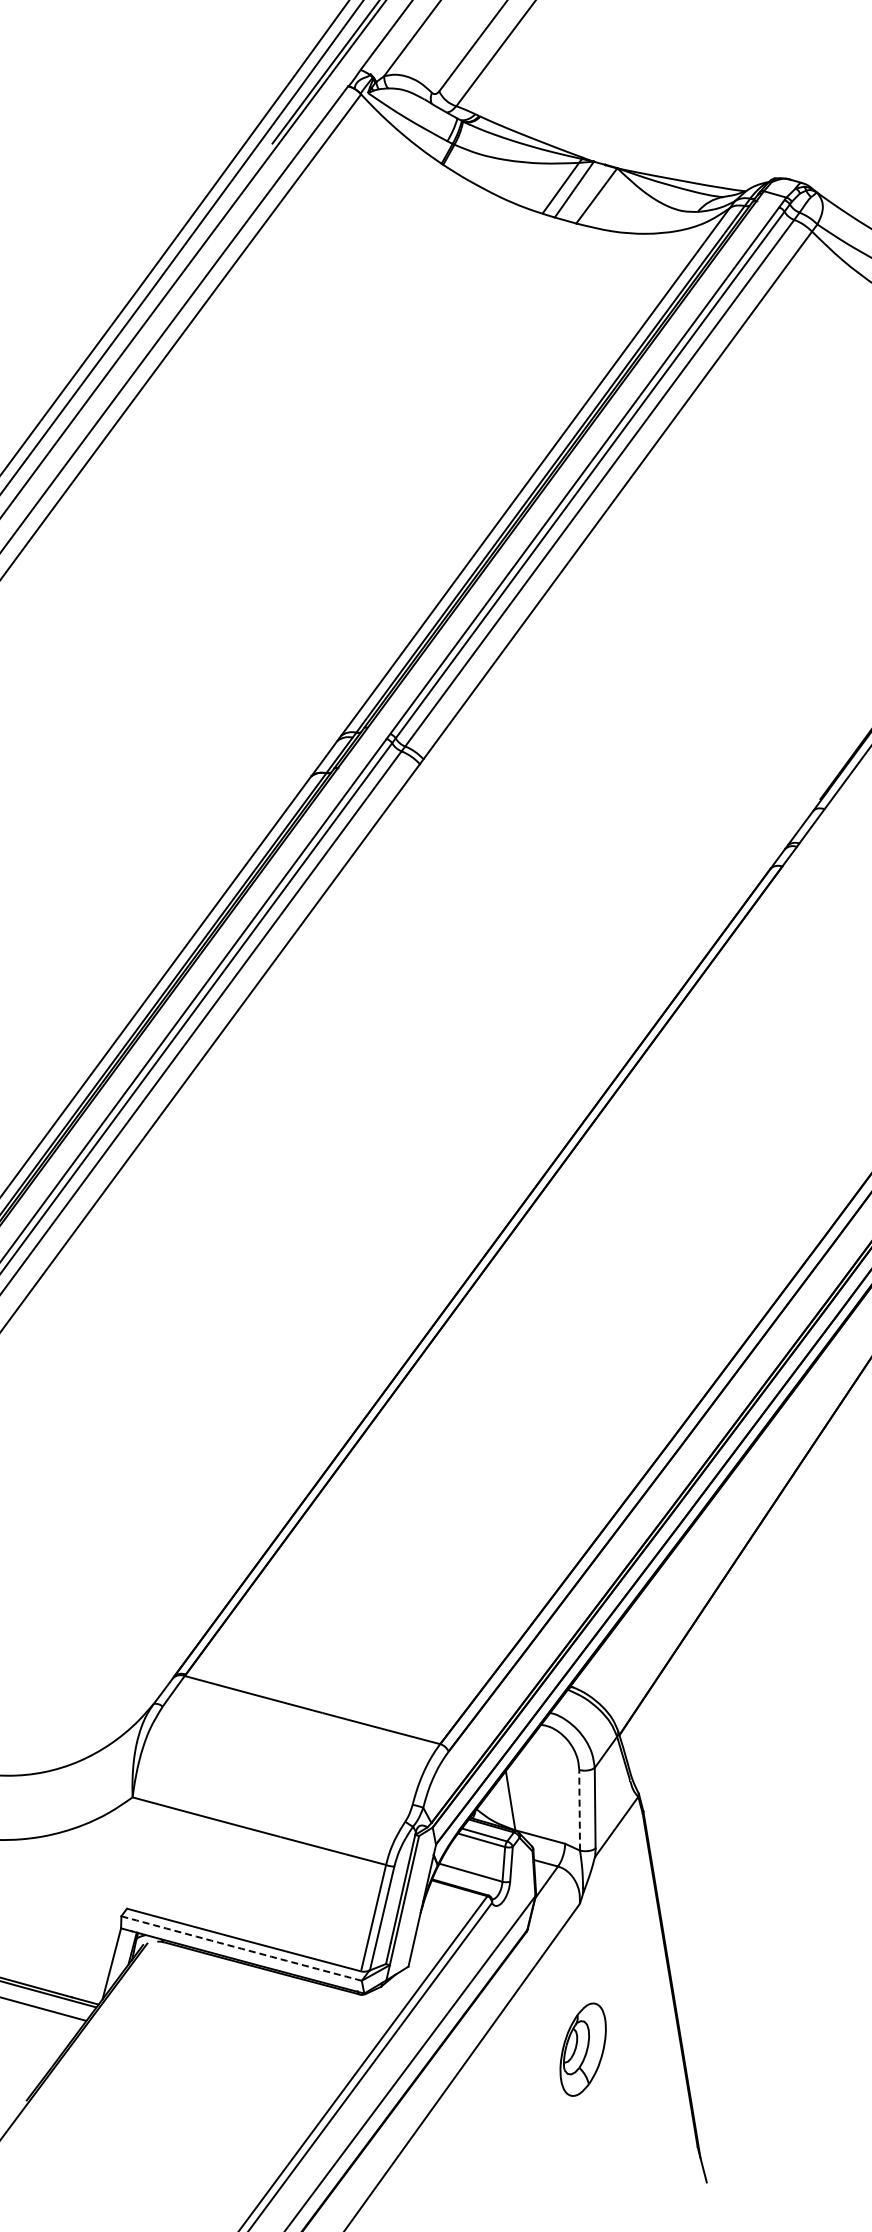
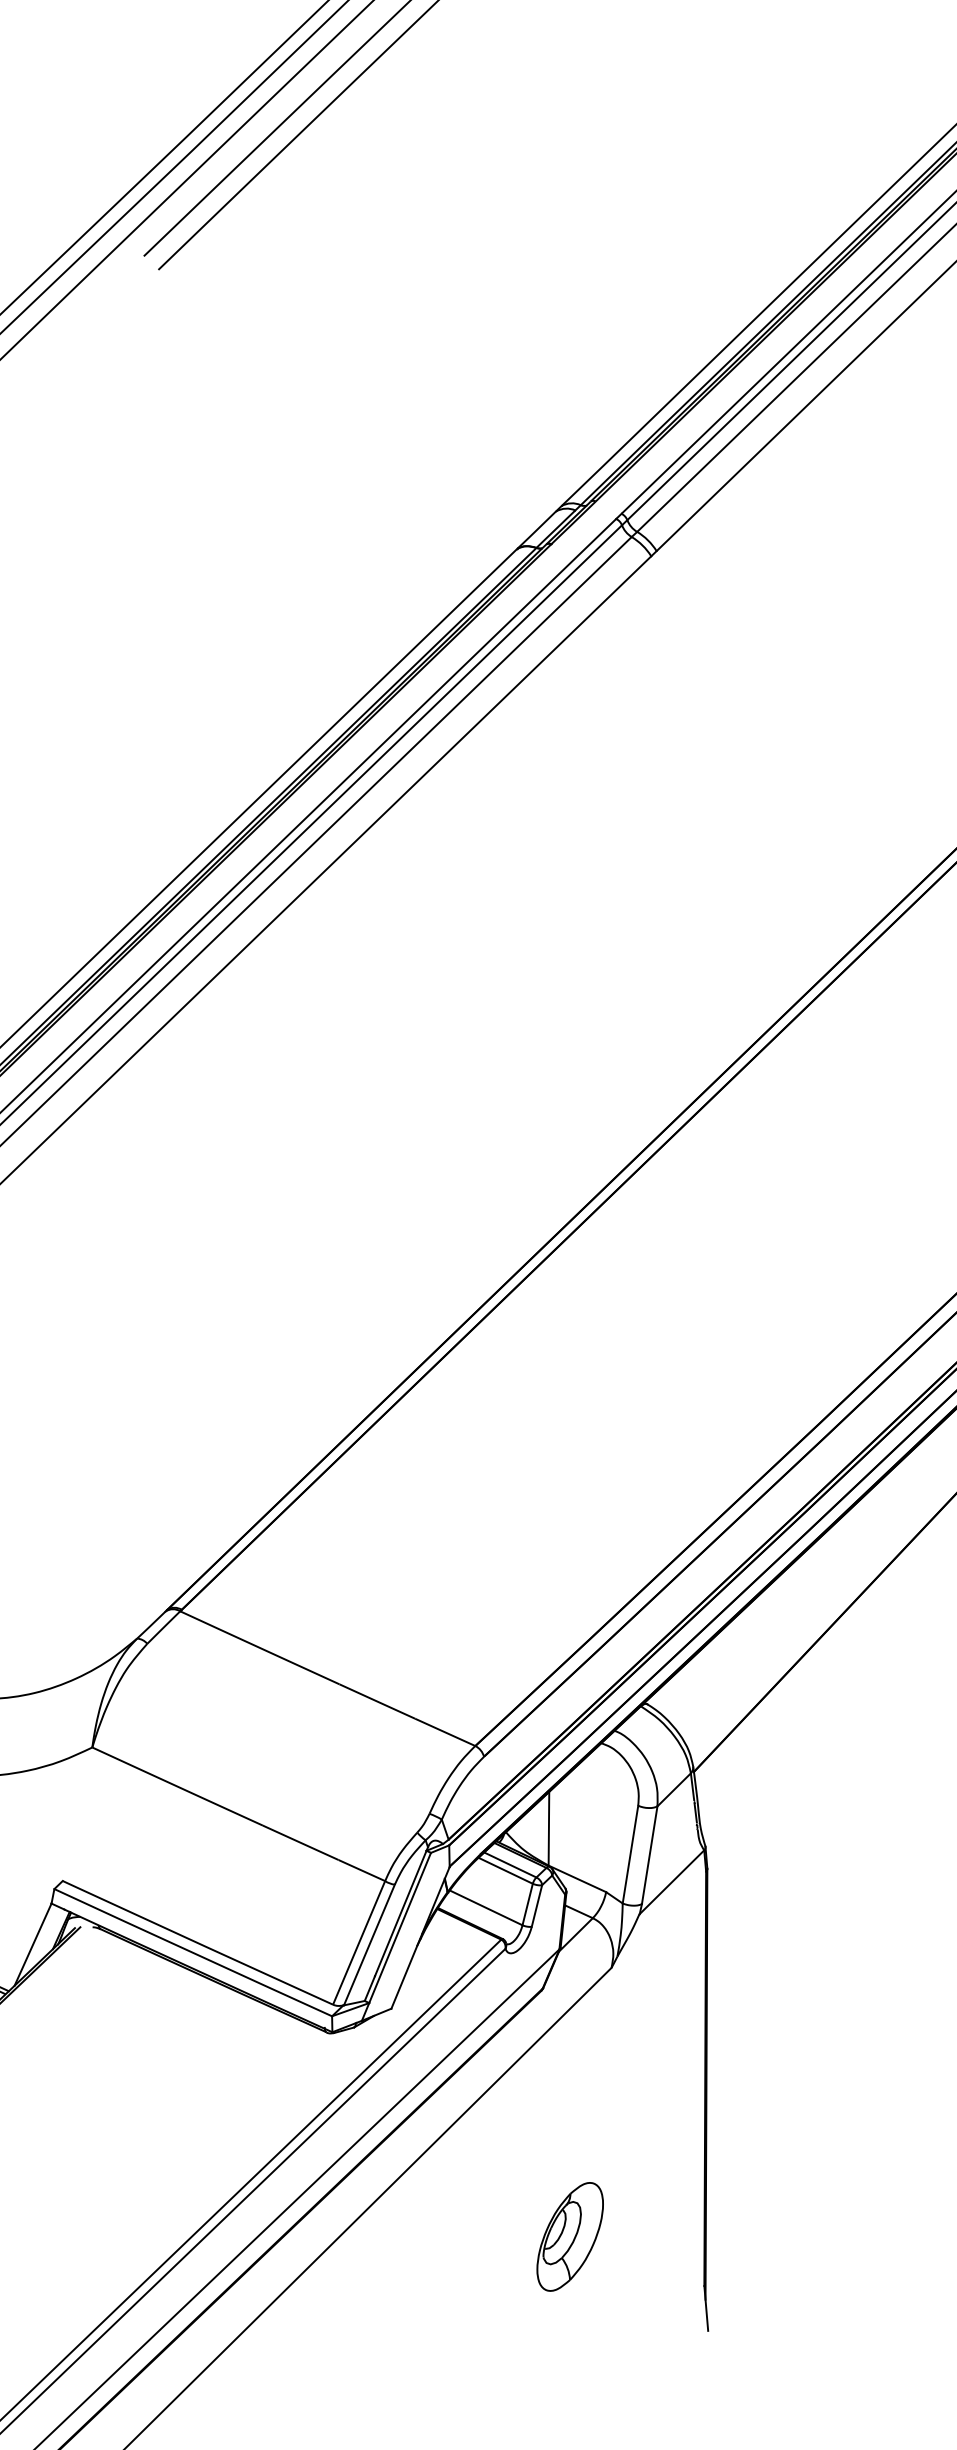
line: (579, 1809) -> (630, 1853), dashed -> solid
arc: (241, 1948) -> (193, 1952), dashed -> solid
part: (582, 2049) -> (569, 2236), moved

